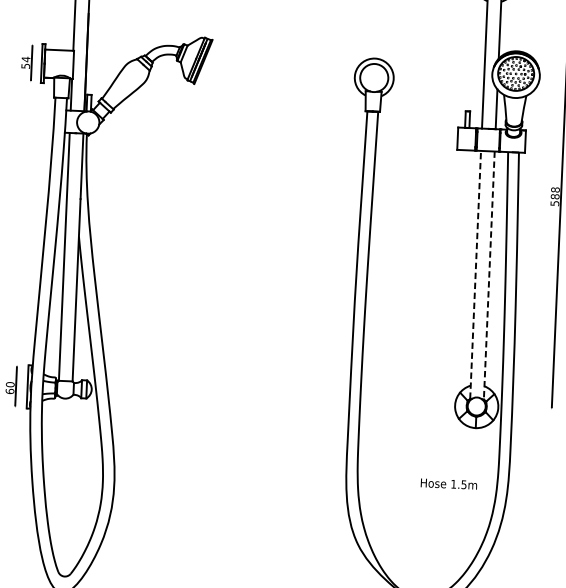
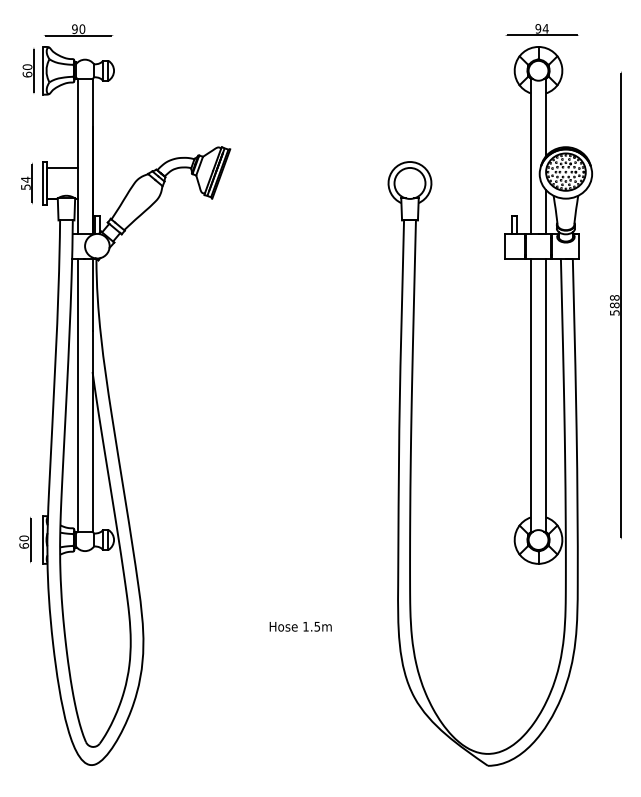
line: (475, 275) -> (530, 395), dashed -> solid
line: (489, 275) -> (546, 395), dashed -> solid
text: (448, 483) -> (300, 626), moved

